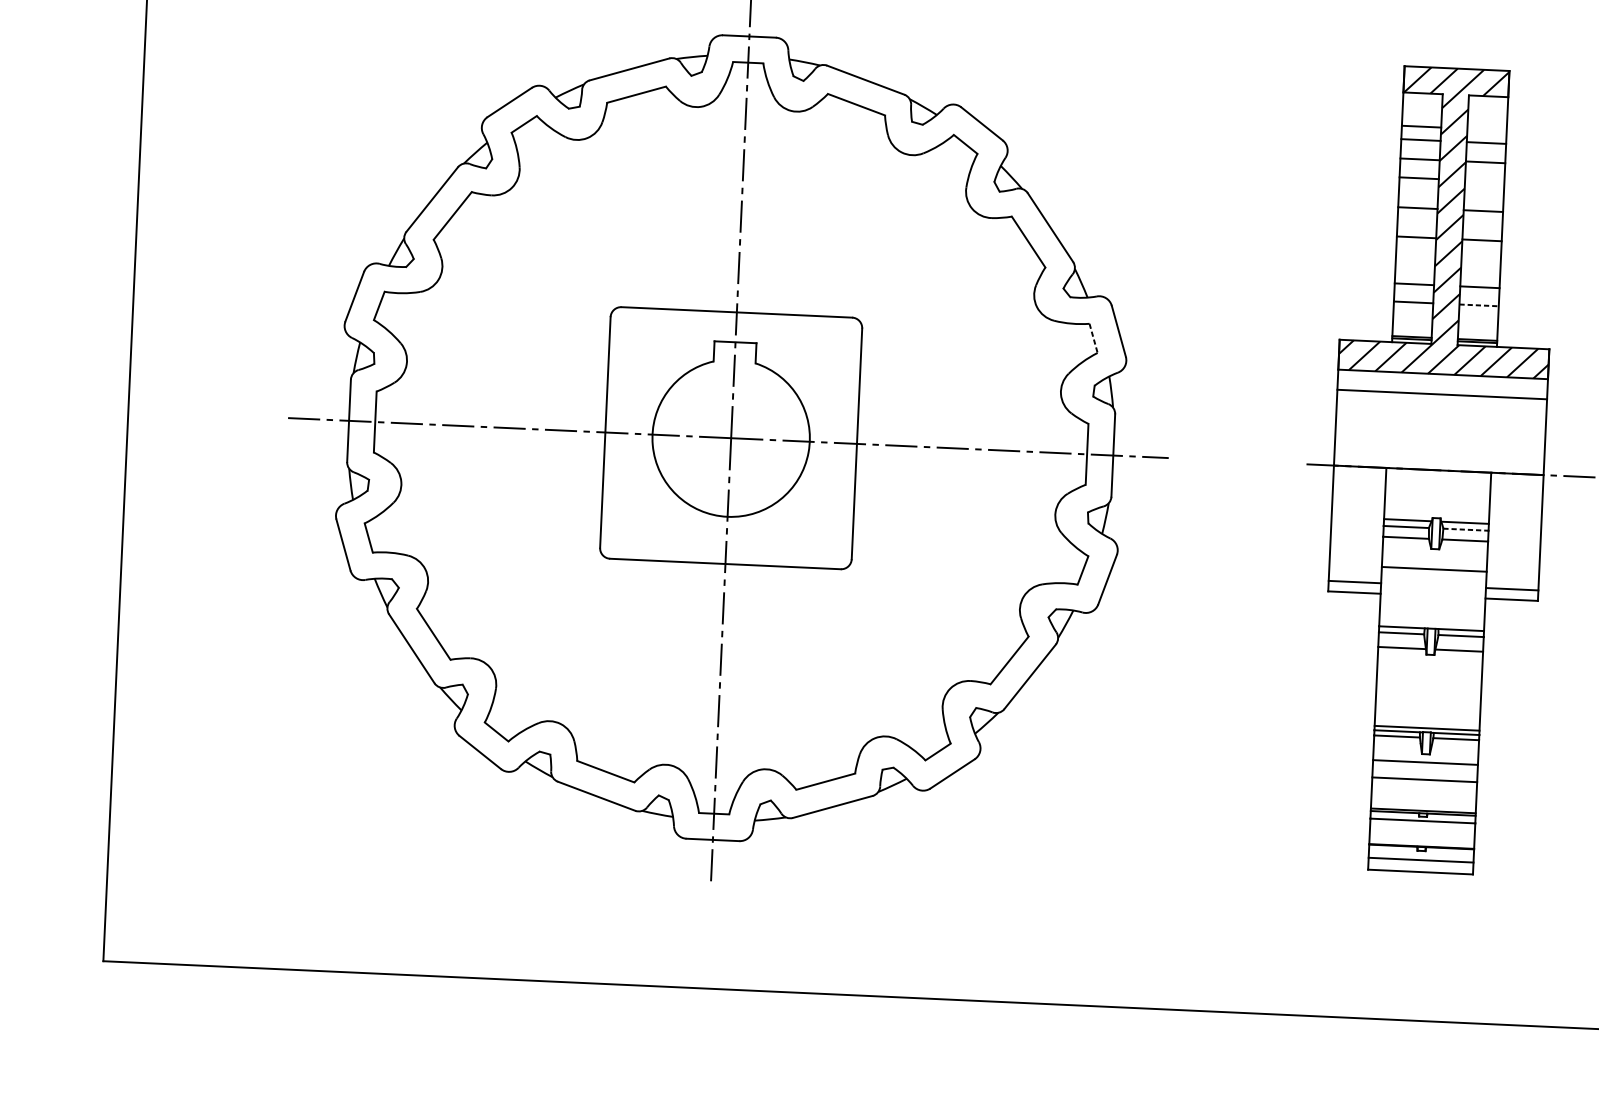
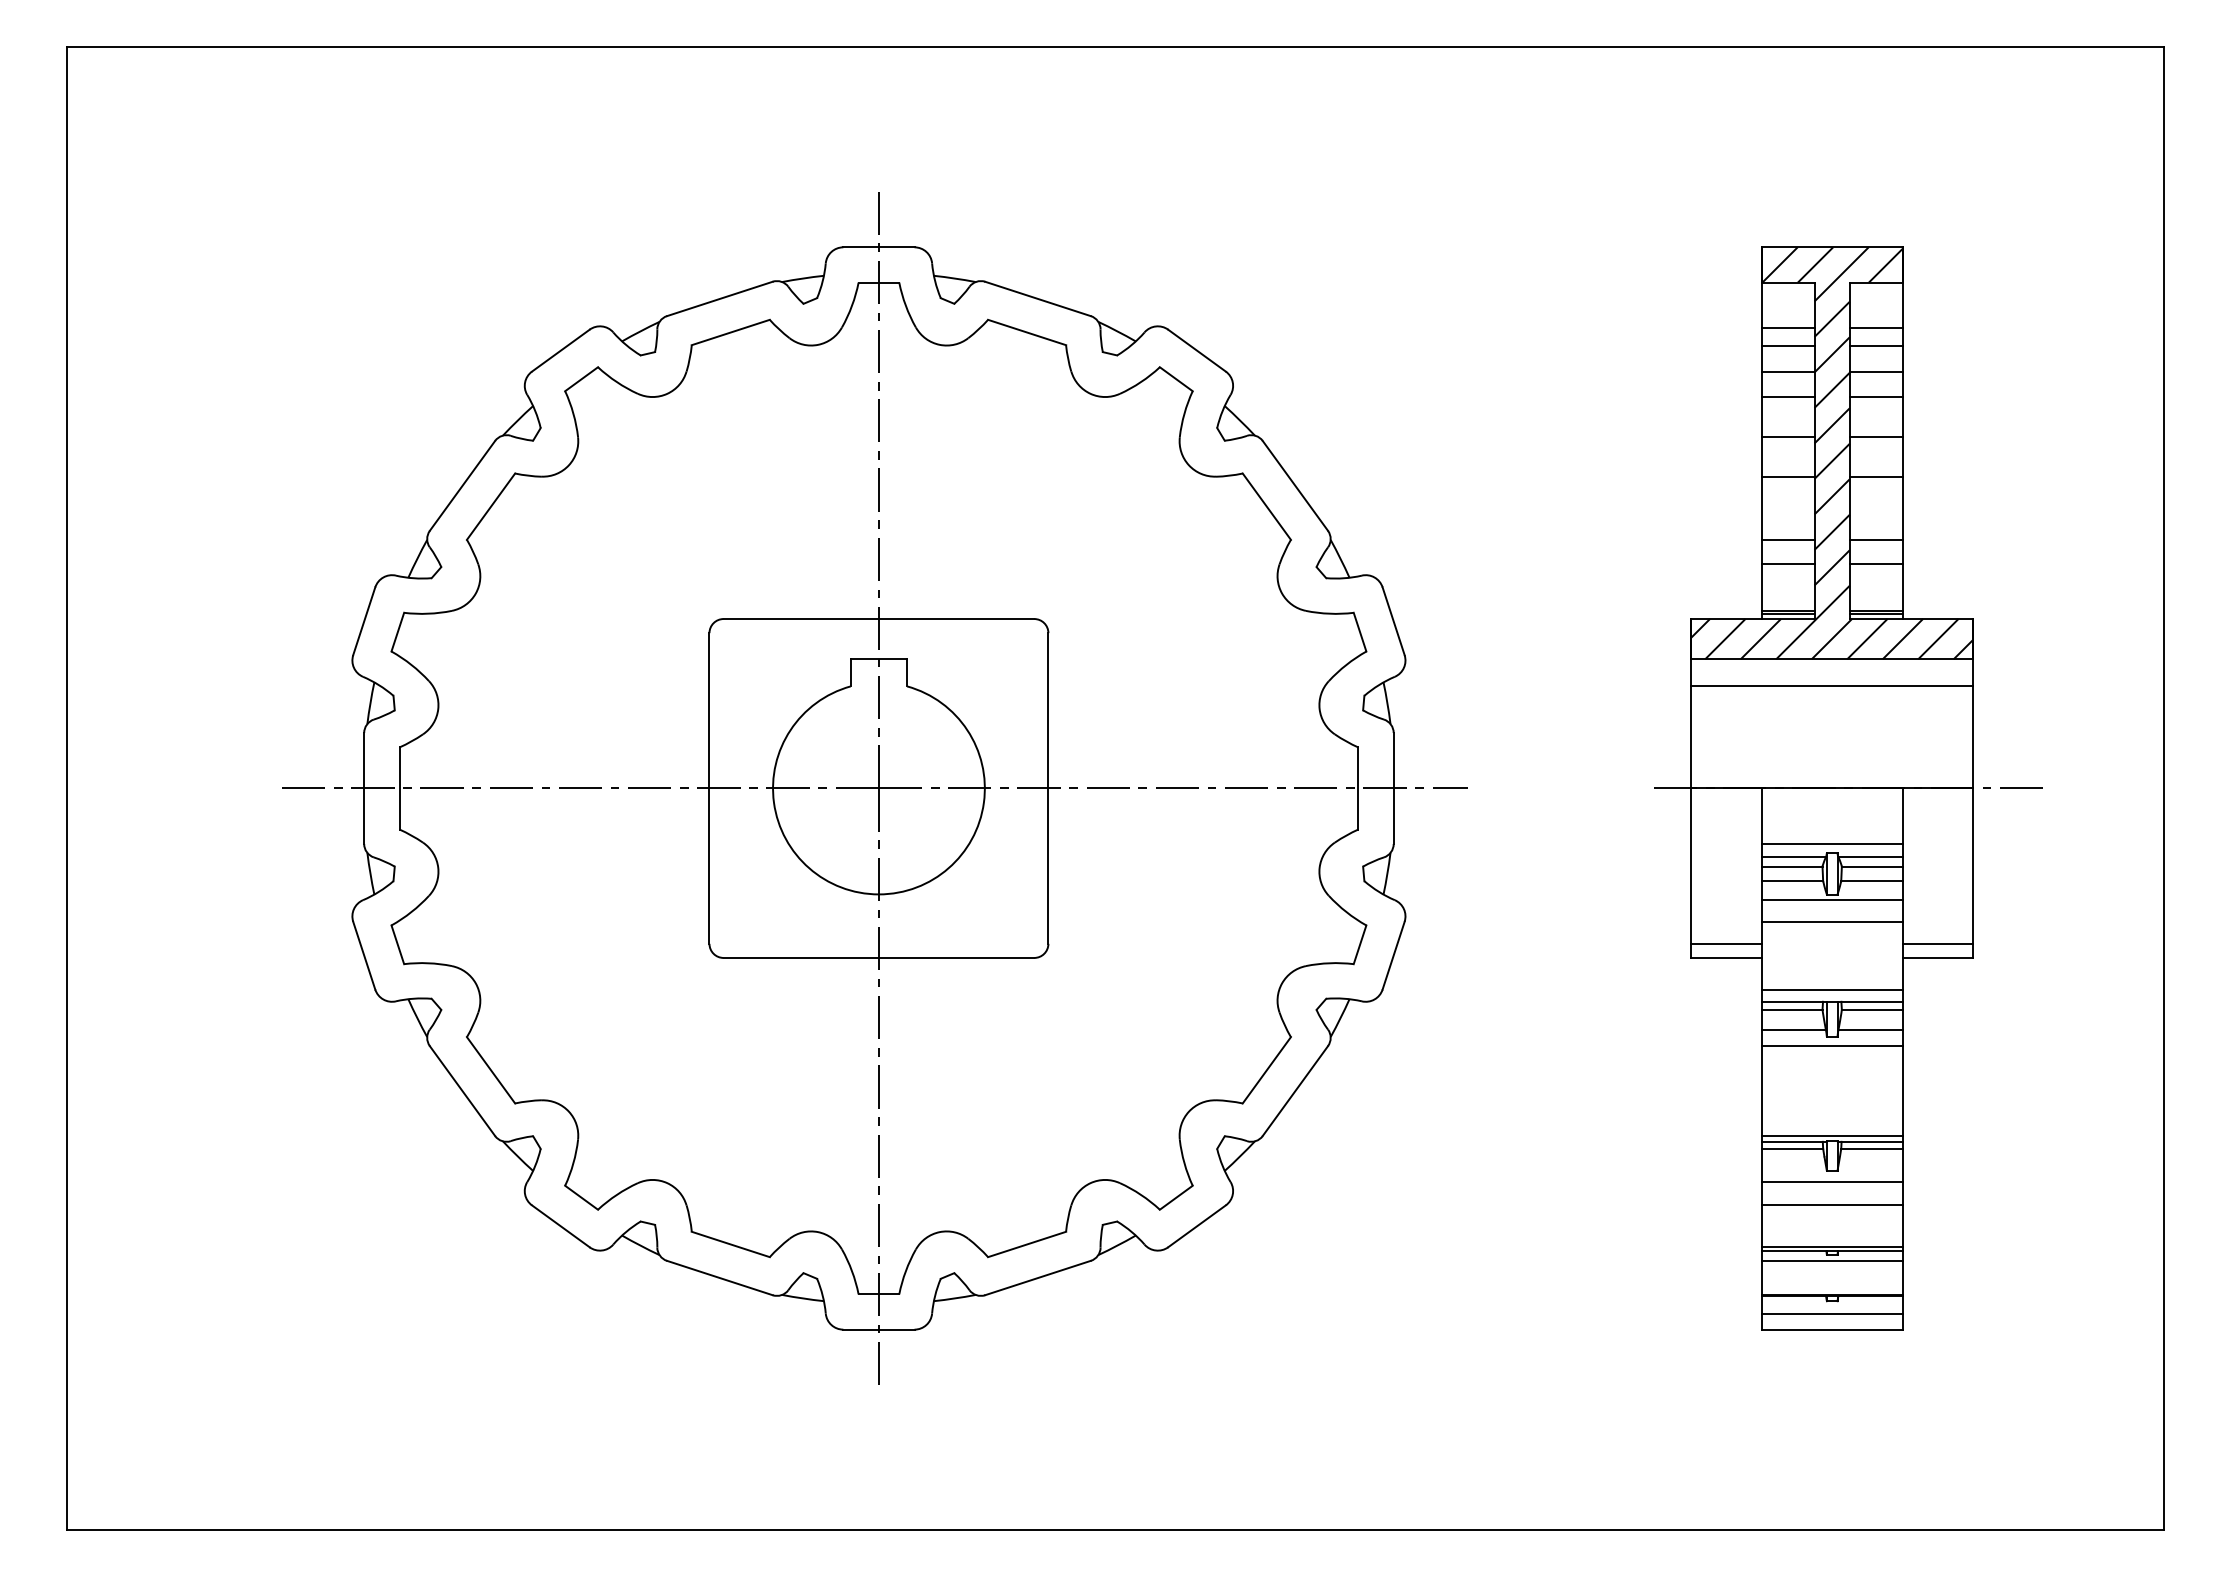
line: (1486, 129) -> (1875, 327), added
line: (1484, 181) -> (1875, 397), added
line: (1479, 305) -> (1876, 564), dashed -> solid
line: (1093, 338) -> (1360, 632), dashed -> solid
line: (1436, 511) -> (1831, 844), added
line: (1466, 529) -> (1872, 866), dashed -> solid
line: (1434, 553) -> (1831, 900), added
line: (1431, 619) -> (1831, 989), added
line: (1429, 661) -> (1831, 1046), added

